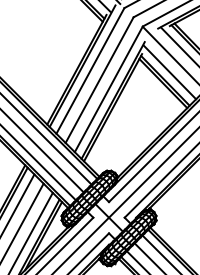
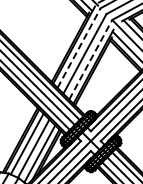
line: (91, 70) -> (79, 47), solid -> dashed
line: (109, 88) -> (91, 59), solid -> dashed

